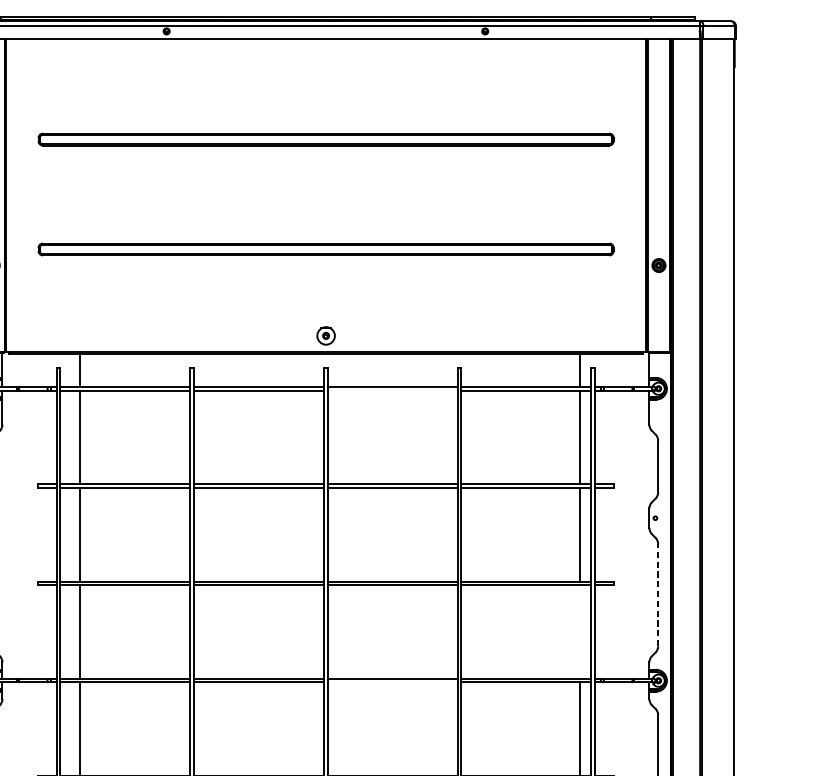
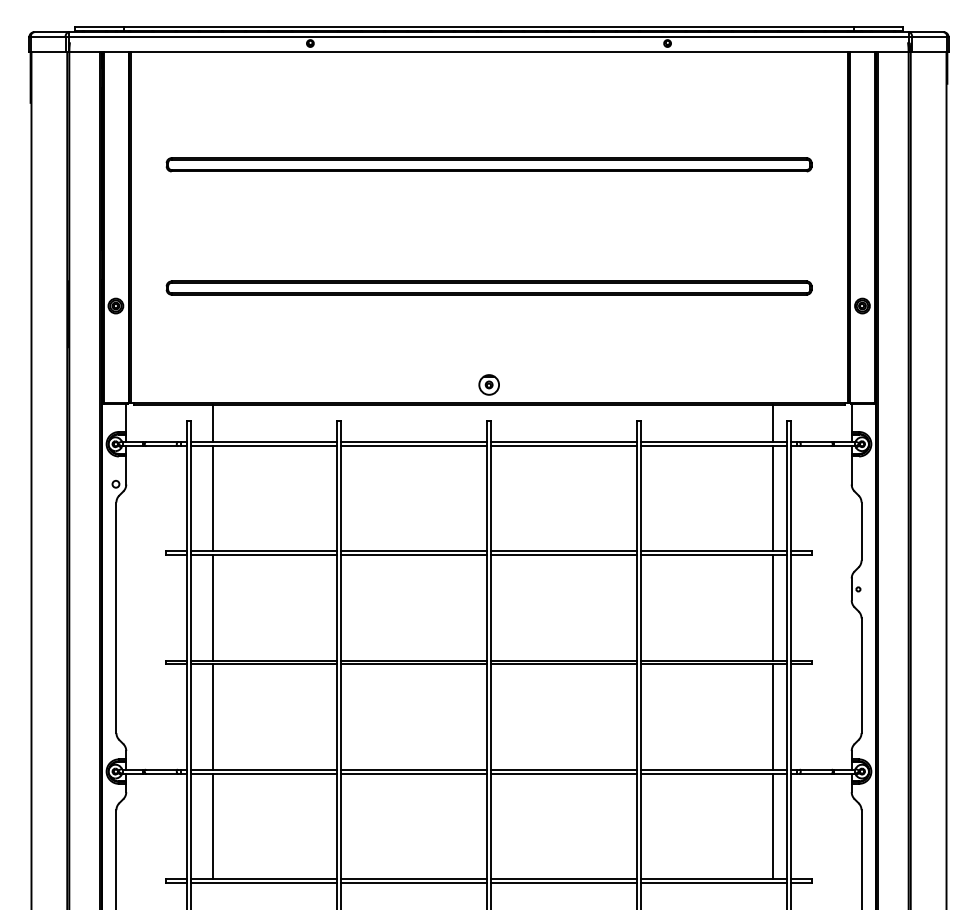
line: (392, 390) -> (563, 446), added
line: (658, 595) -> (861, 675), dashed -> solid
line: (579, 631) -> (773, 716), added
line: (392, 682) -> (563, 773), added

